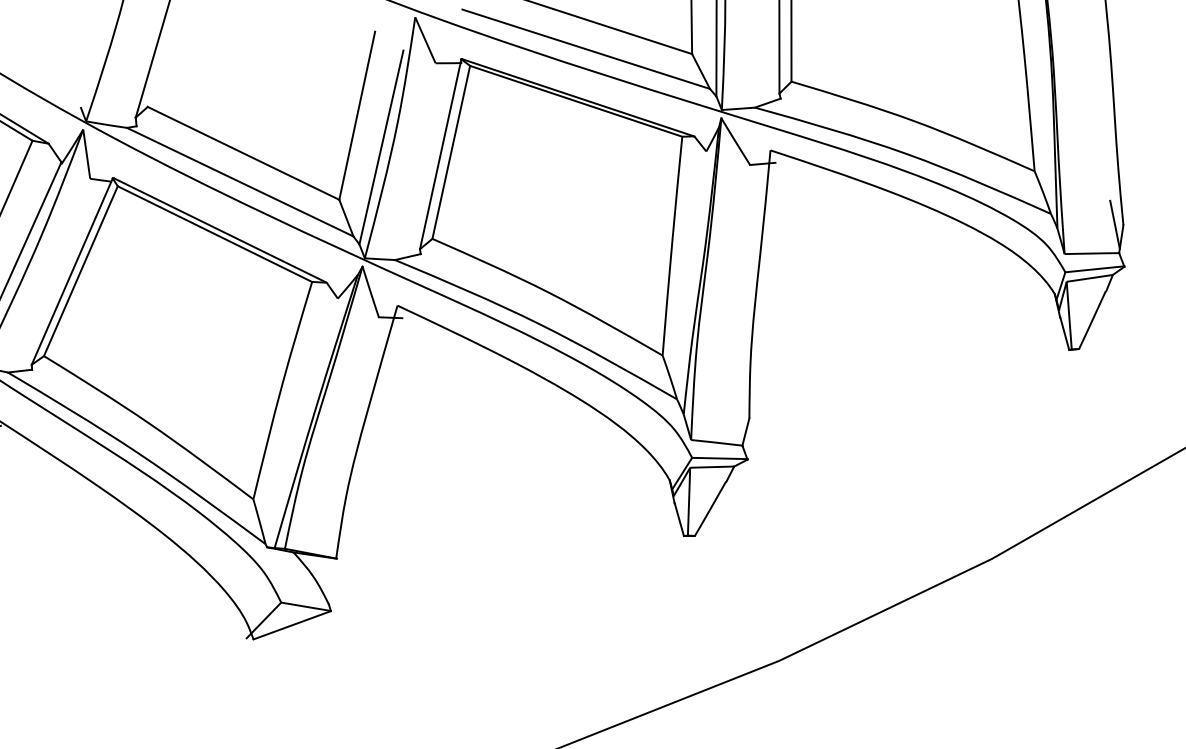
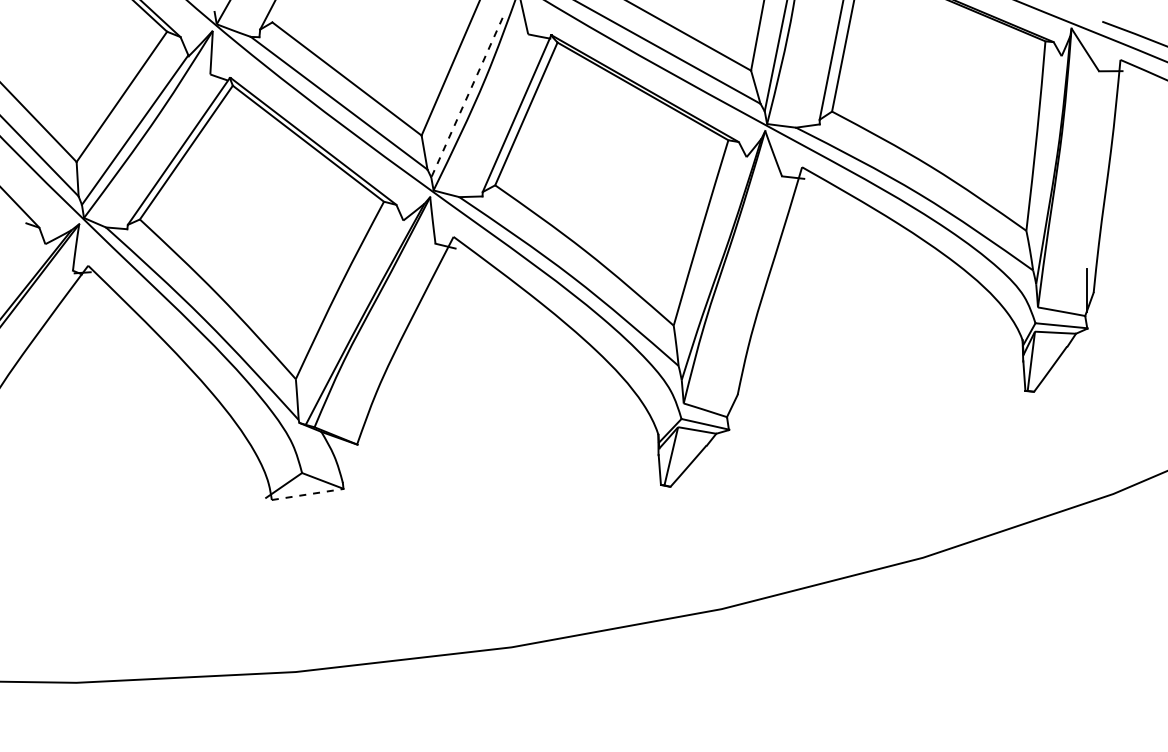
line: (381, 148) -> (466, 98), solid -> dashed
line: (293, 625) -> (308, 494), solid -> dashed

